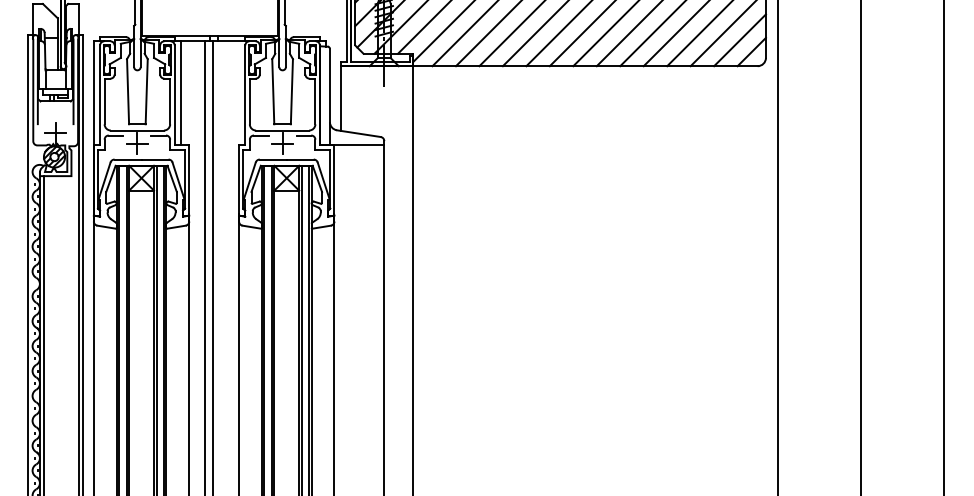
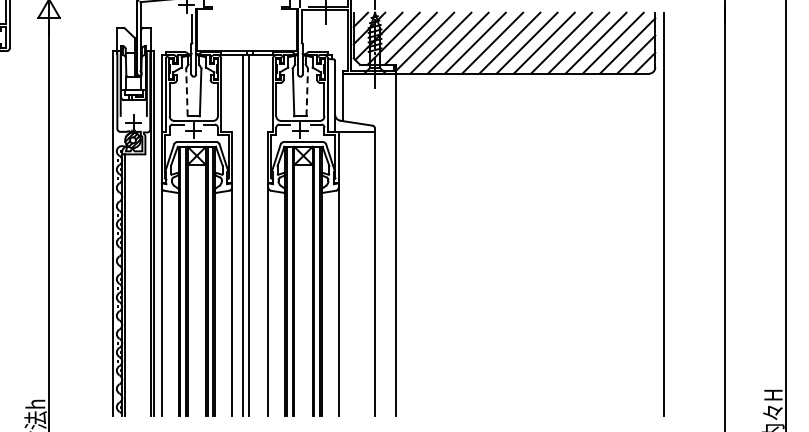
line: (127, 91) -> (186, 92), solid -> dashed
line: (292, 91) -> (307, 92), solid -> dashed
line: (181, 93) -> (226, 93), removed

